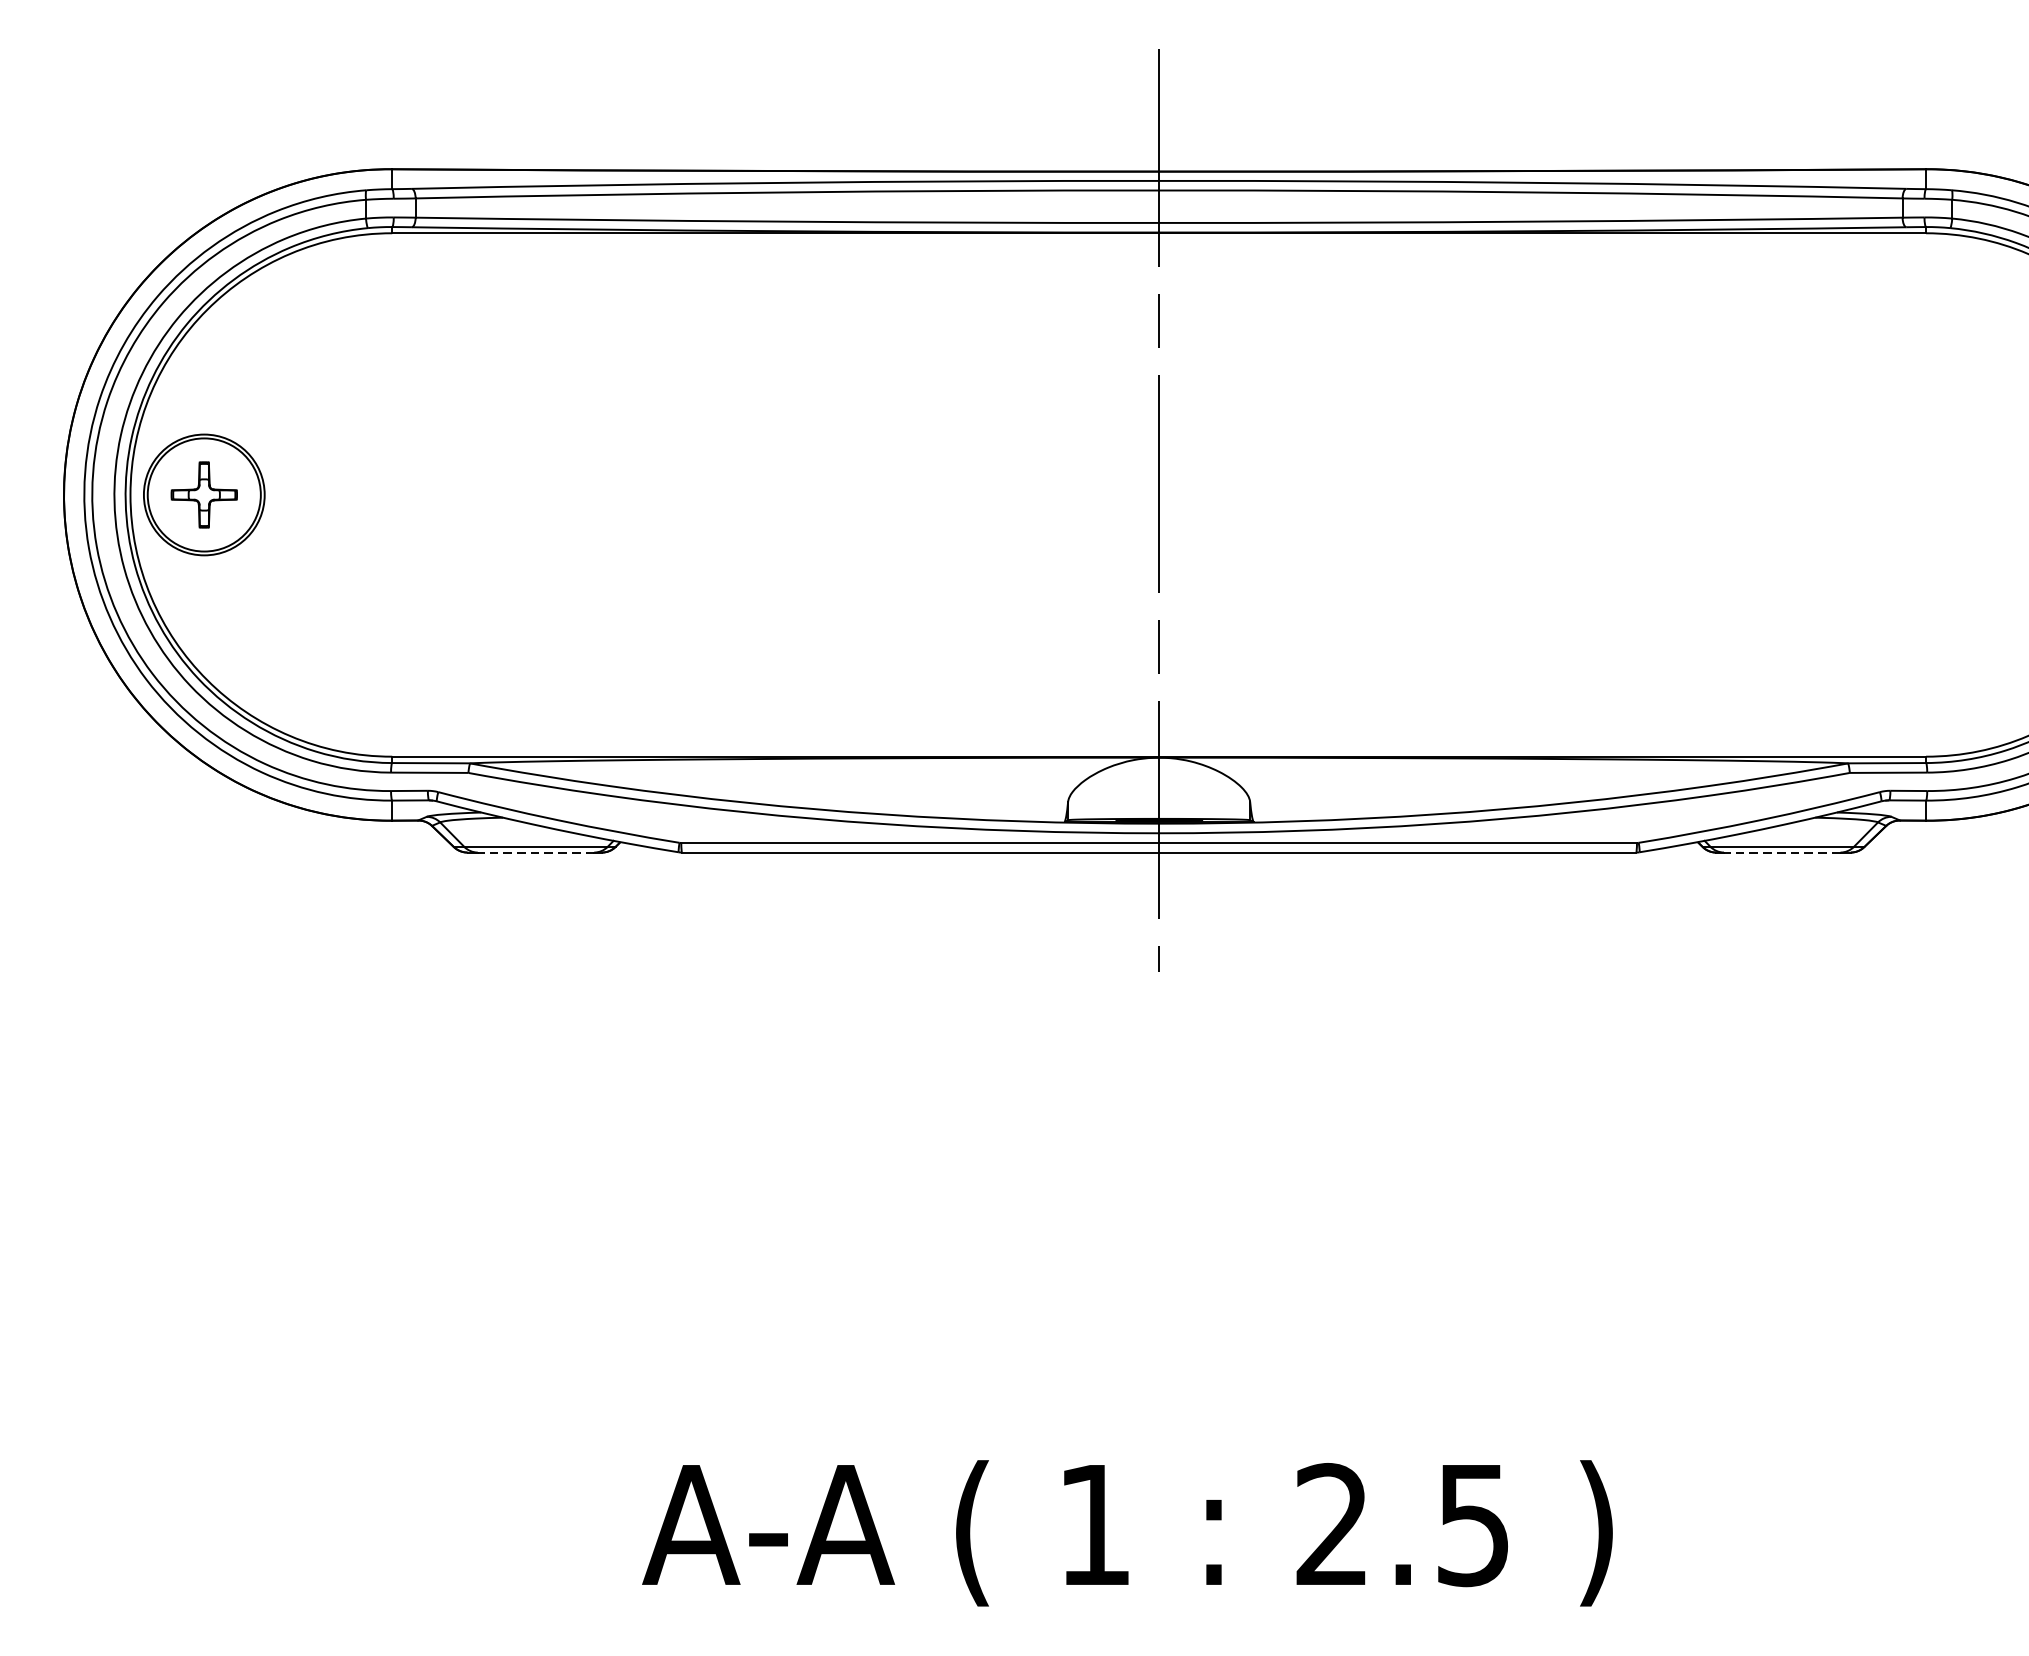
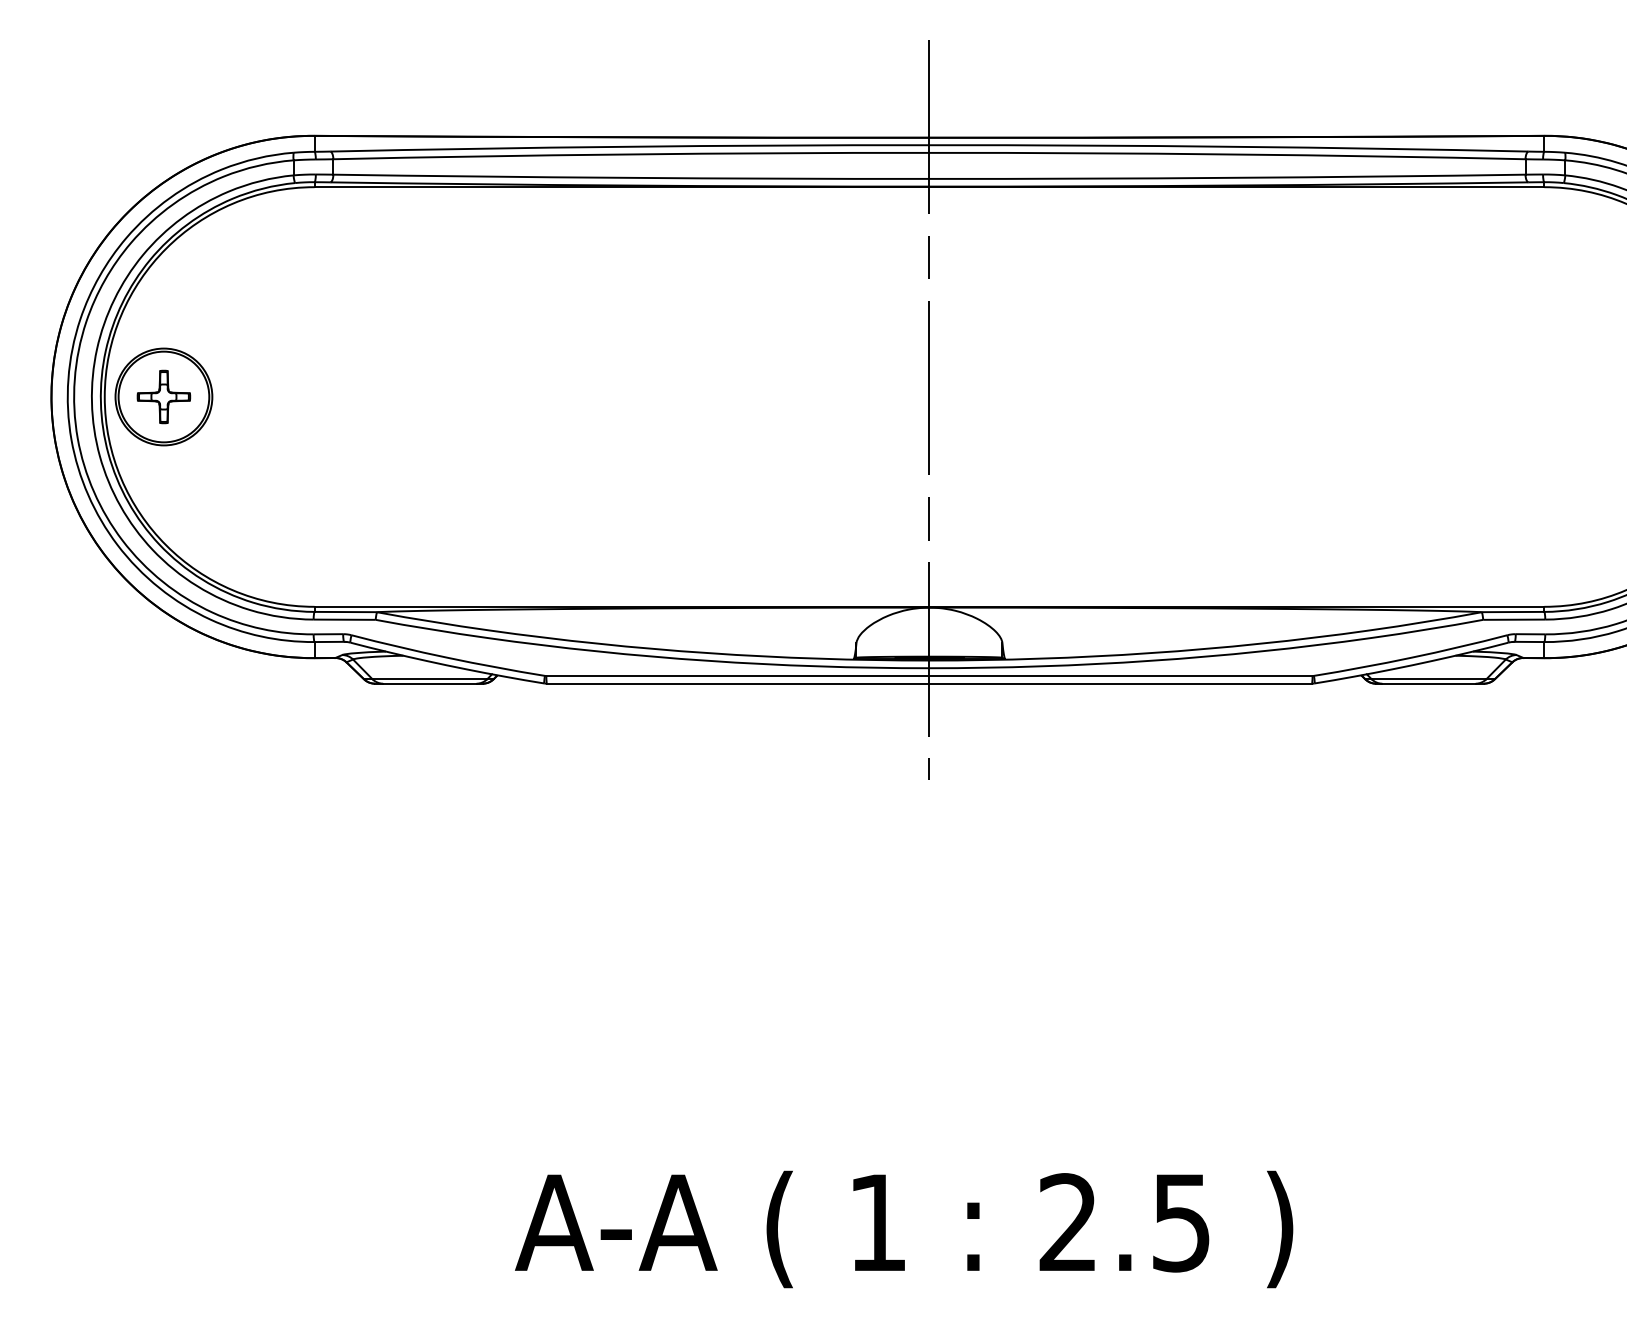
line: (535, 852) -> (429, 683), dashed -> solid
line: (1782, 852) -> (1429, 683), dashed -> solid

